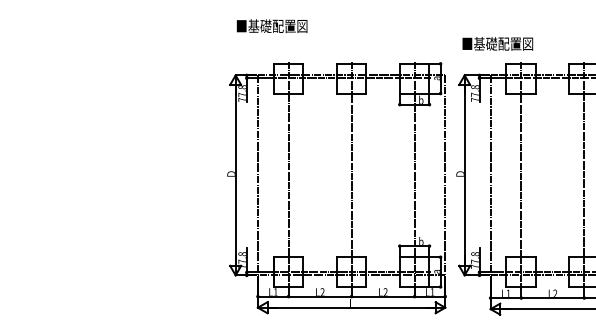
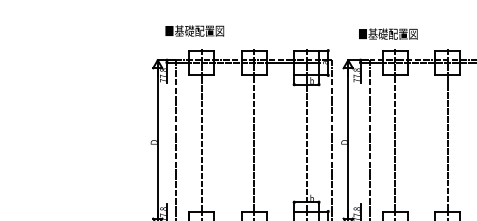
text: (271, 26) -> (194, 31), moved
text: (497, 43) -> (388, 33), moved

